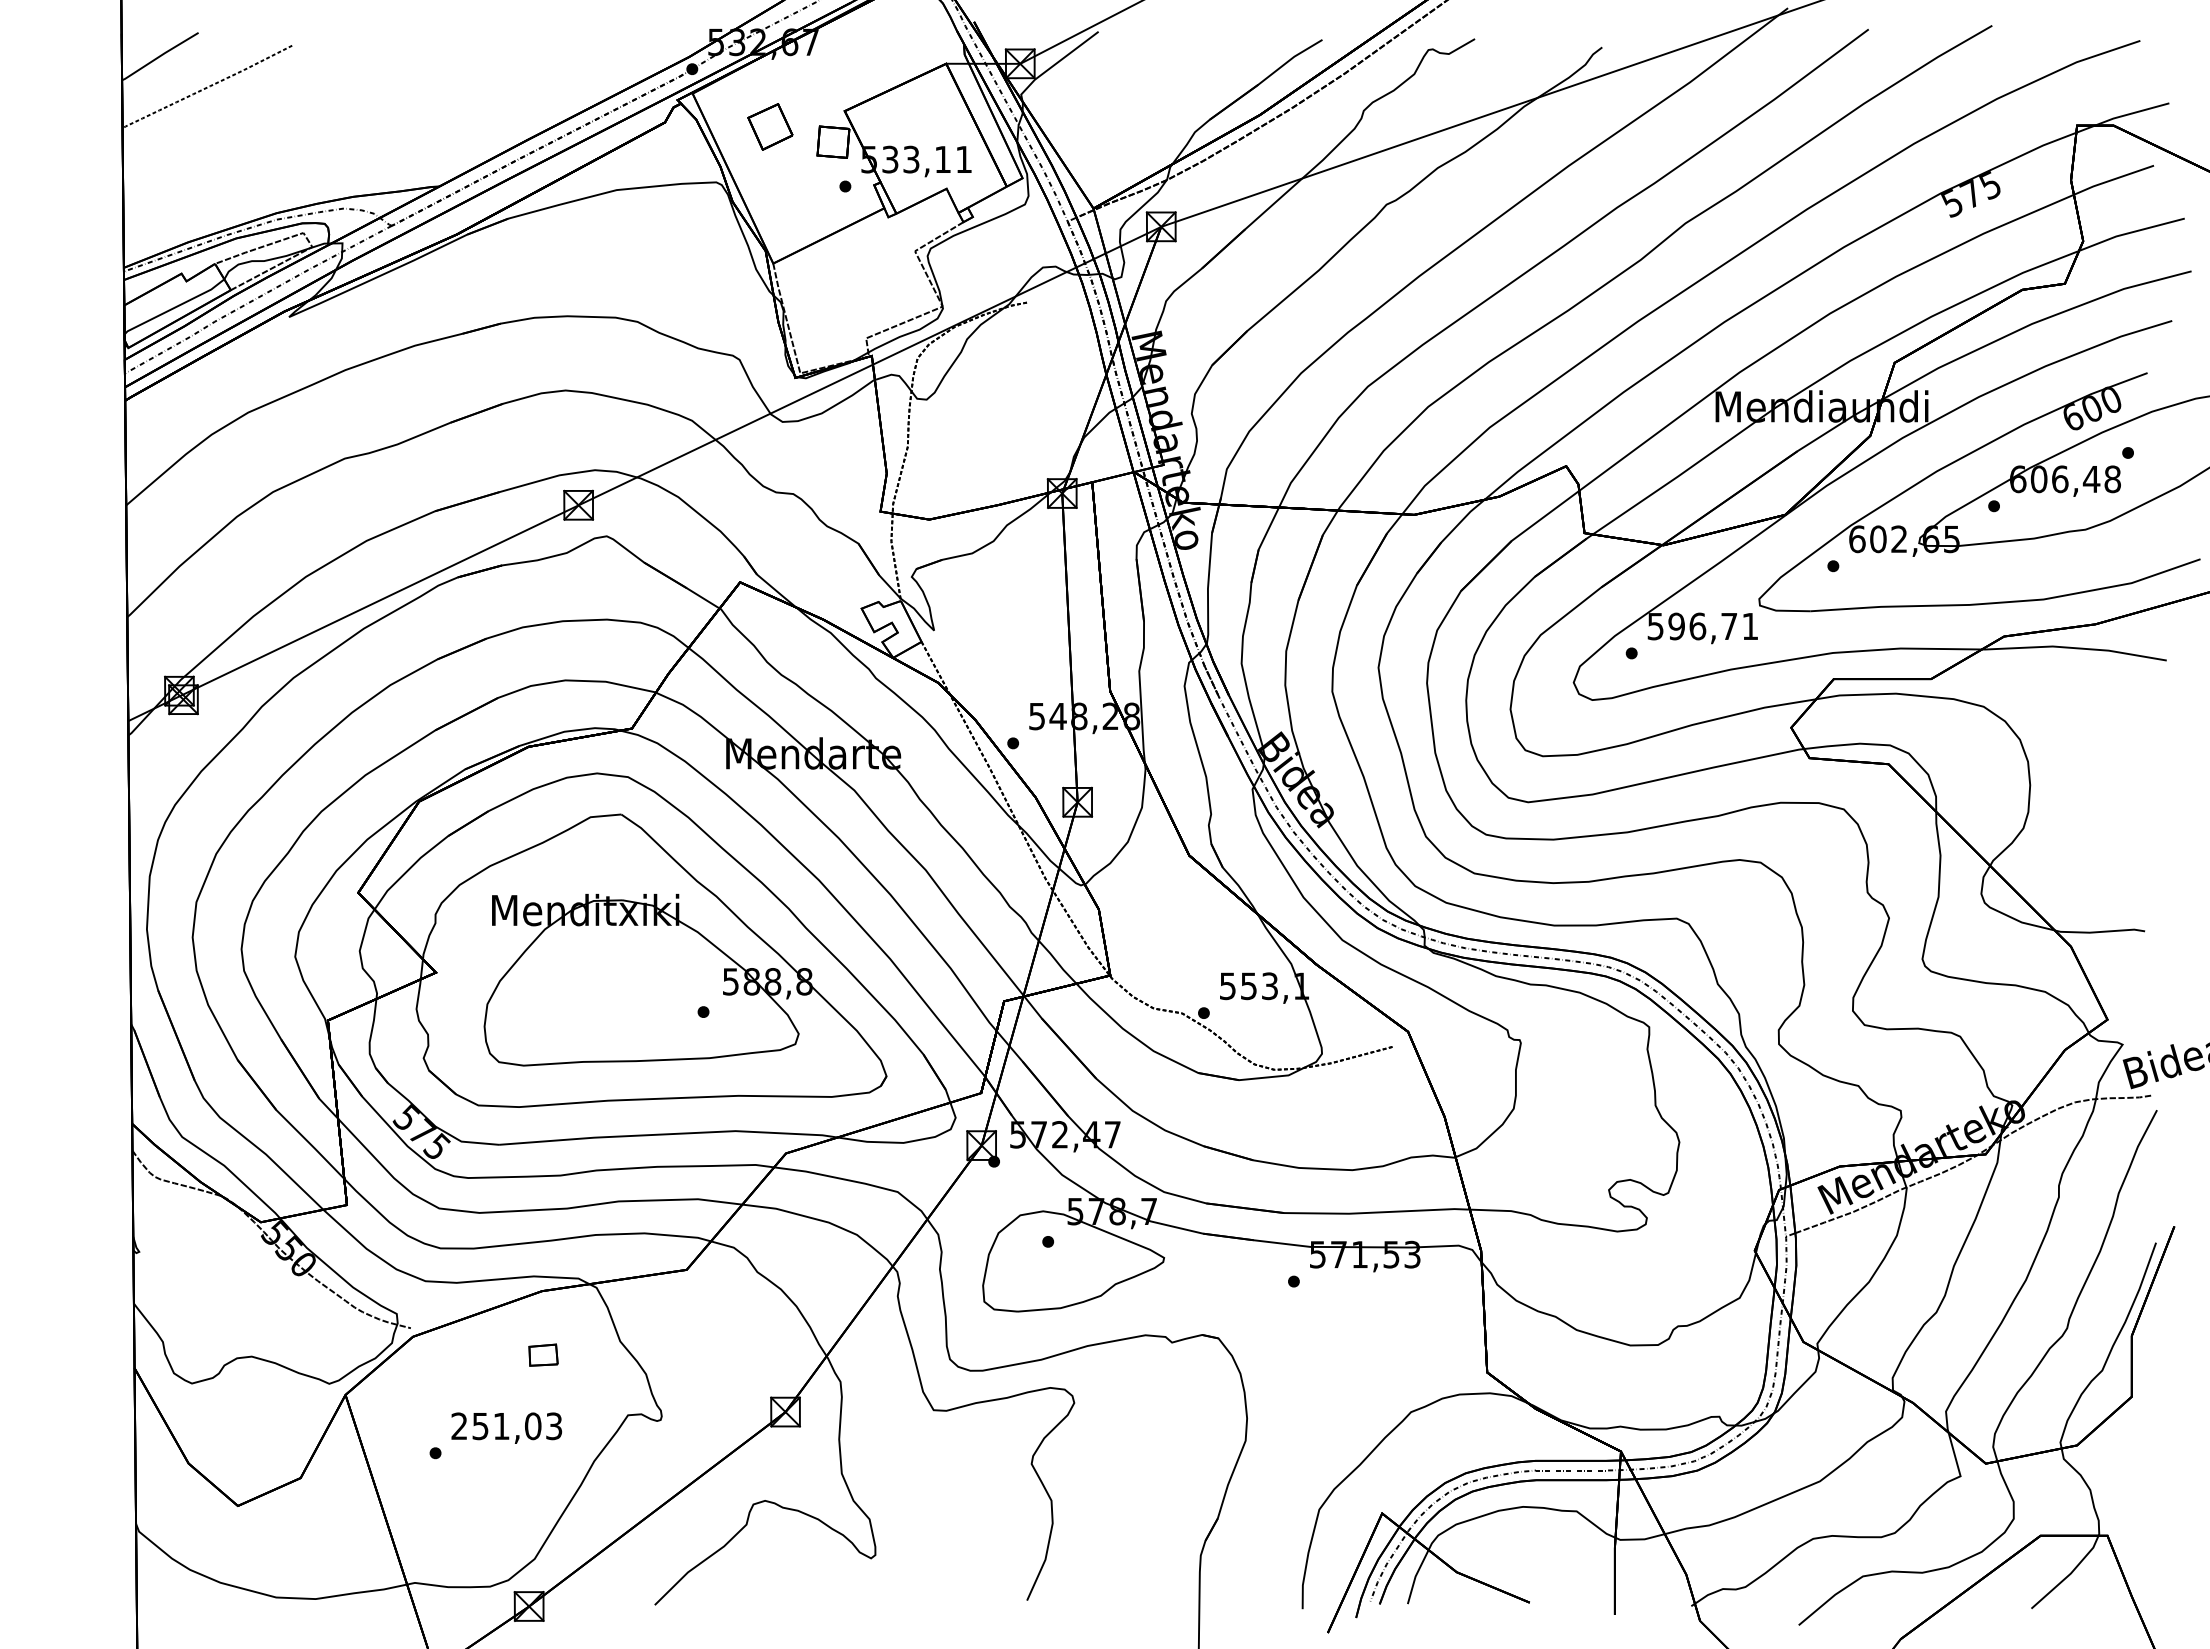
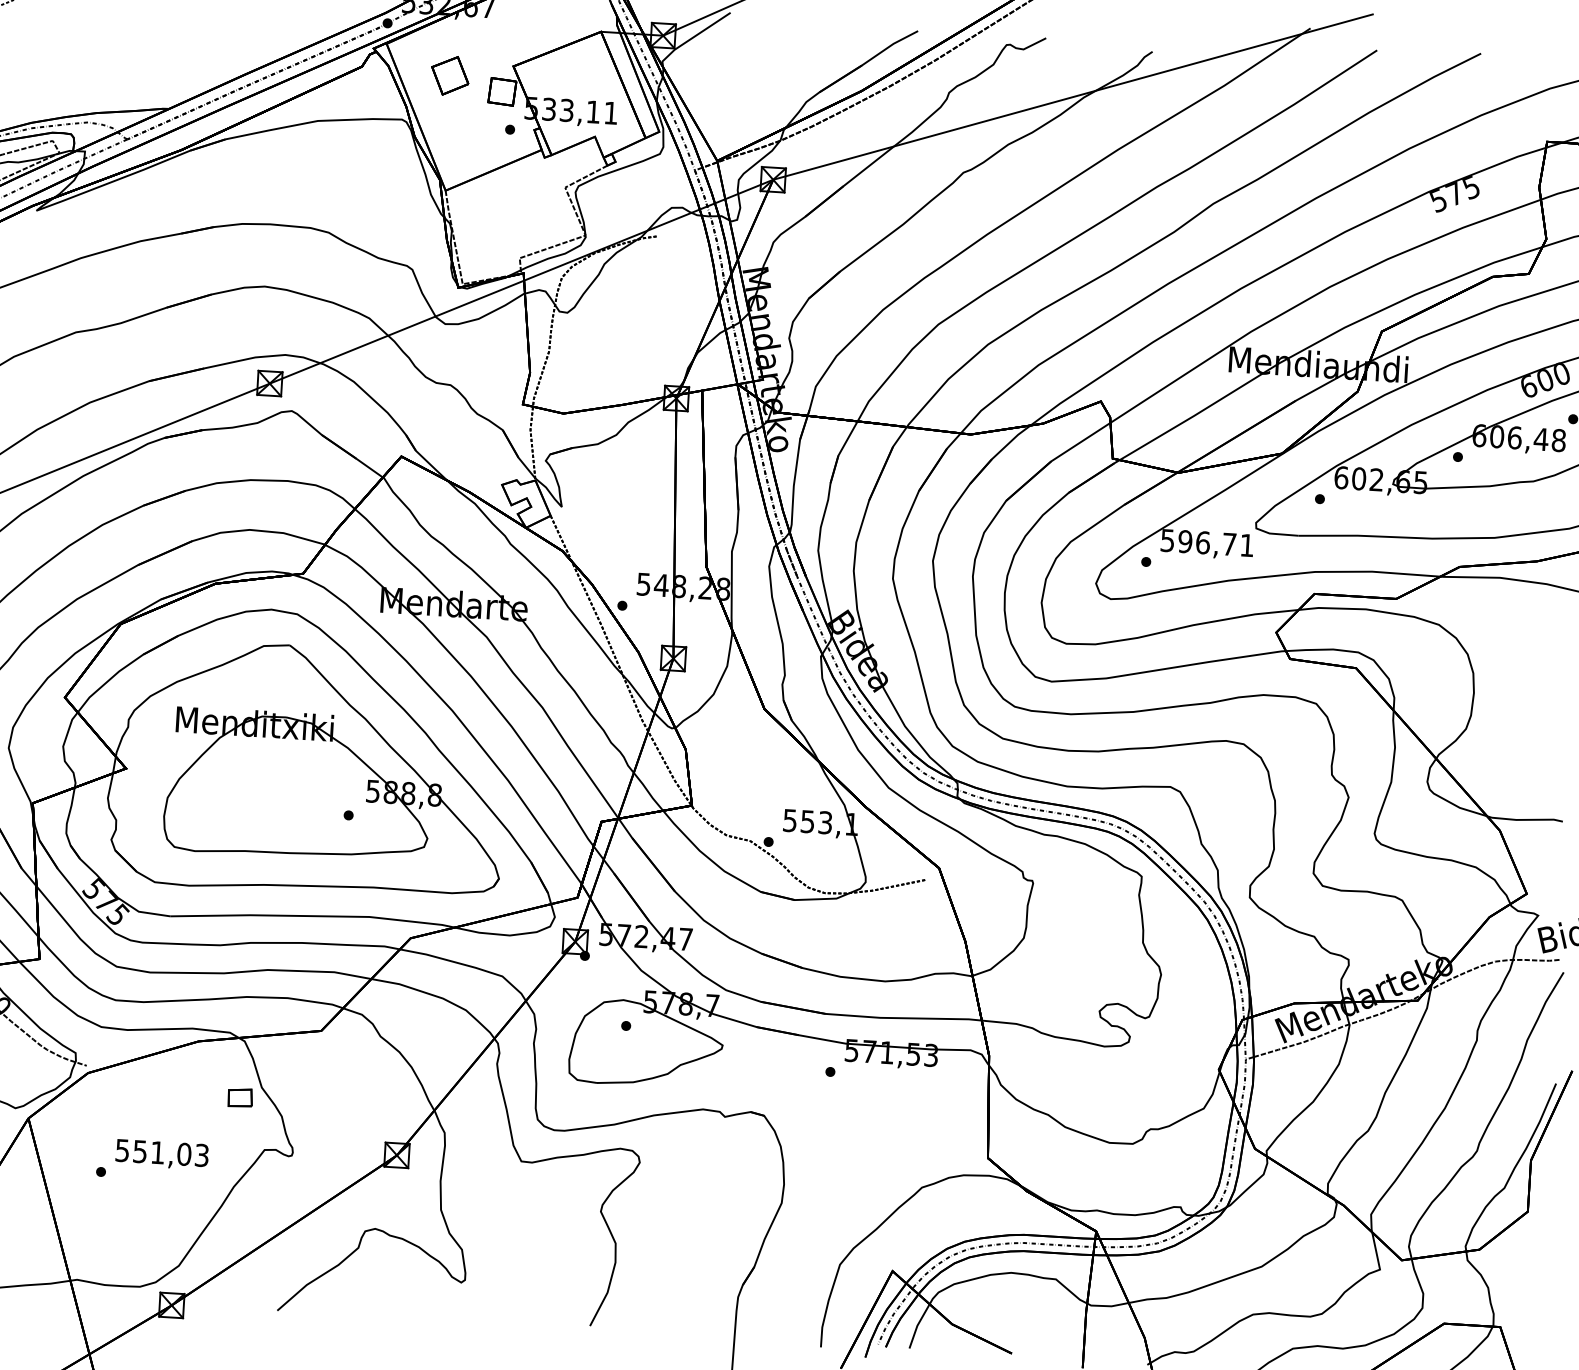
part: (543, 1354) -> (240, 1097), moved
text: (459, 1426) -> (122, 1150), 251,03 -> 551,03

